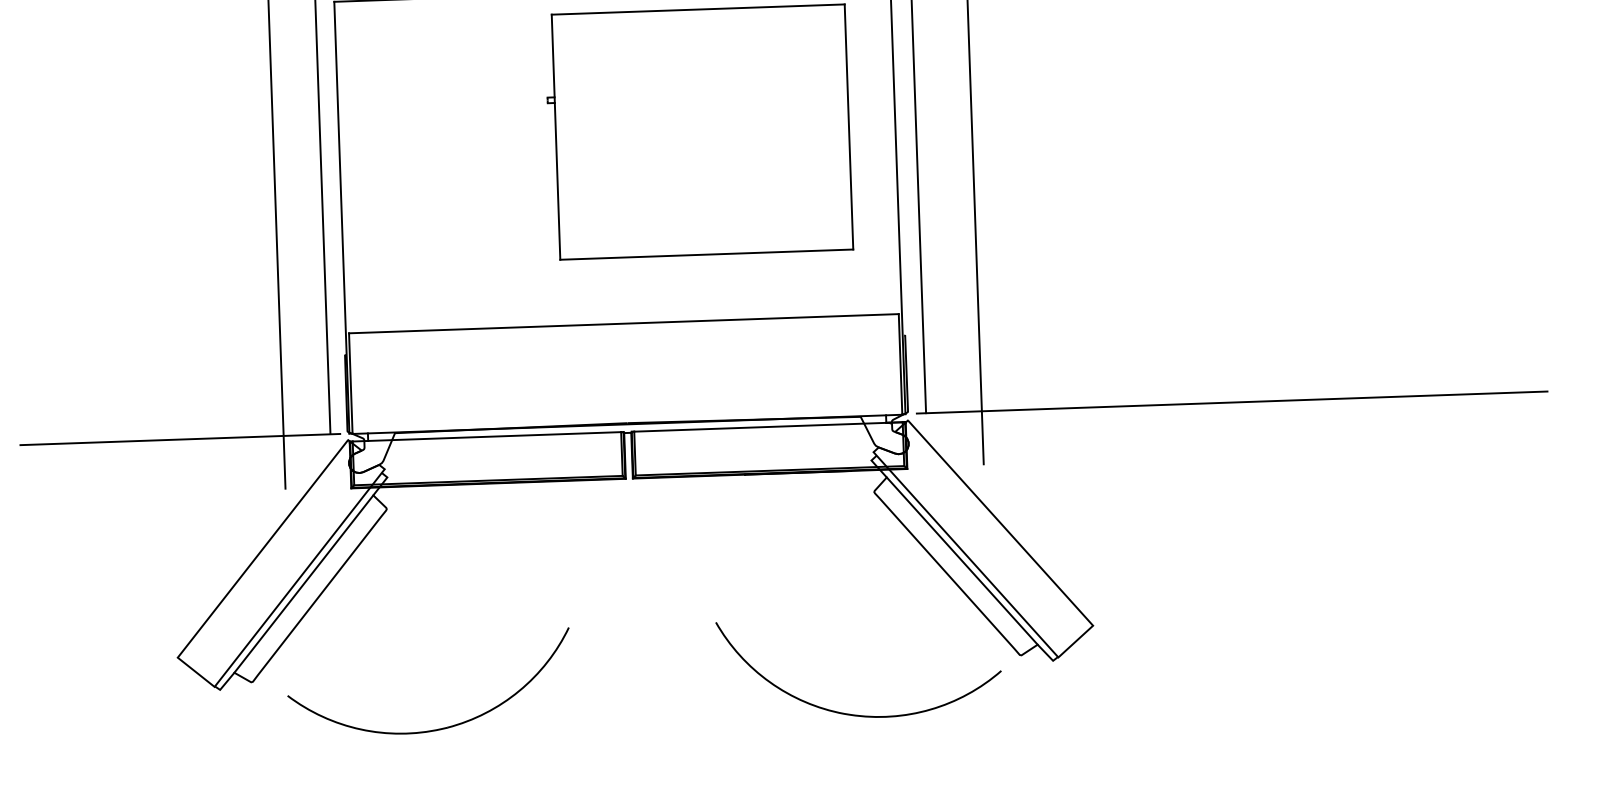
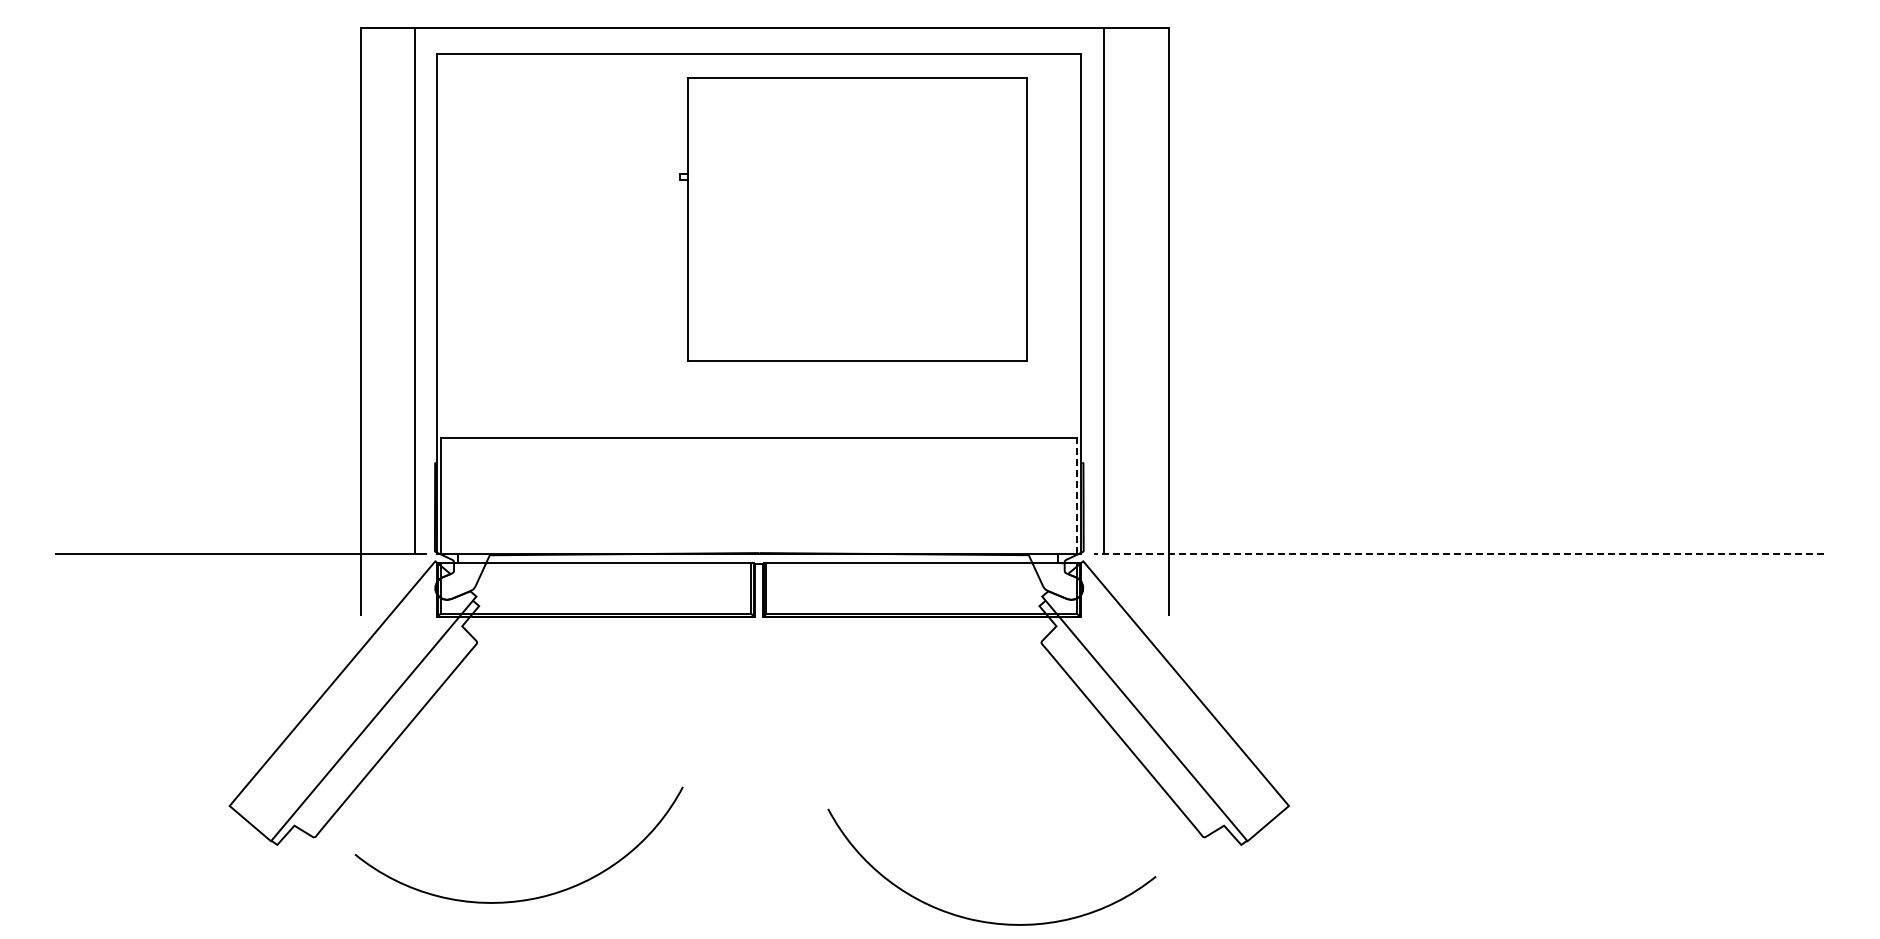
line: (900, 363) -> (1076, 495), solid -> dashed
line: (1231, 402) -> (1458, 553), solid -> dashed
line: (962, 560) -> (1140, 725), removed
line: (303, 583) -> (378, 725), removed
curve: (852, 714) -> (982, 920), moved

